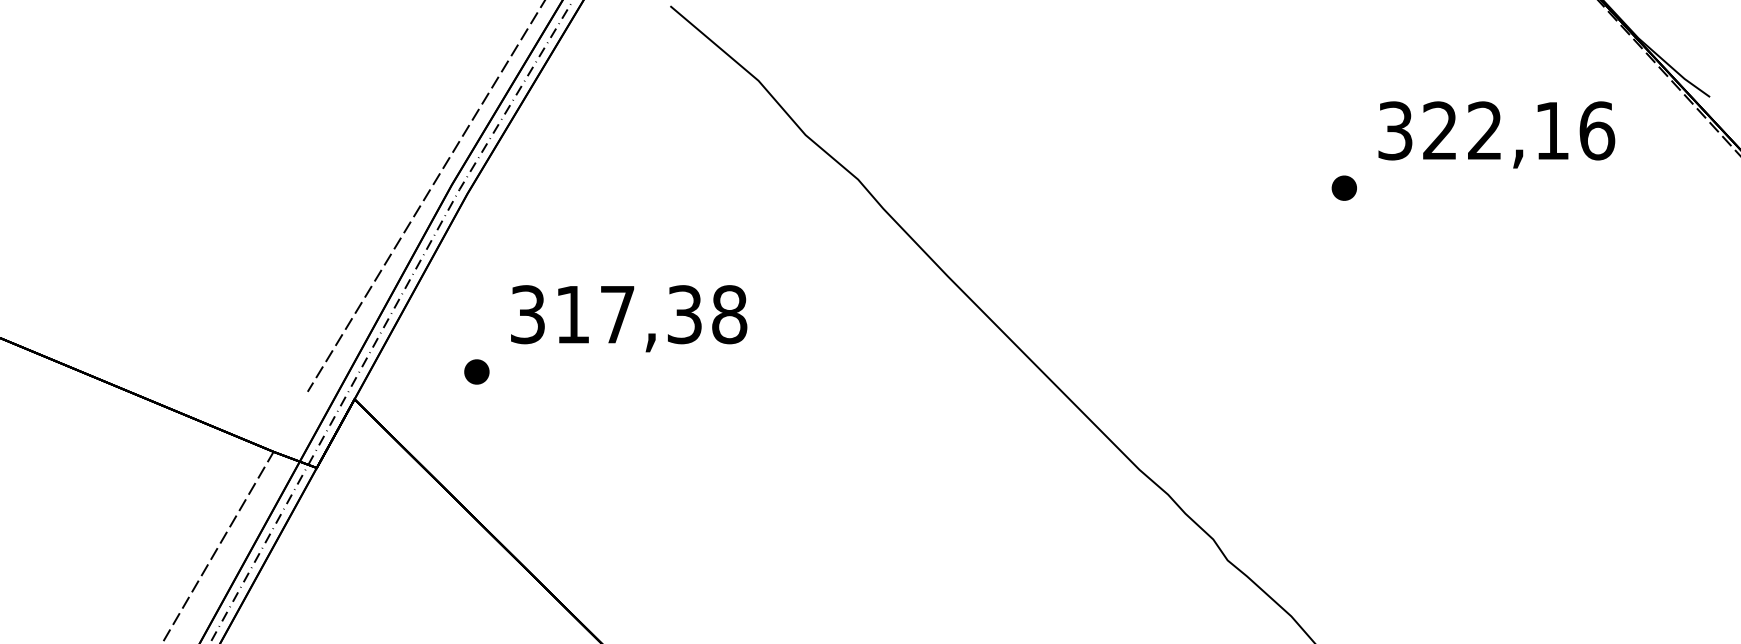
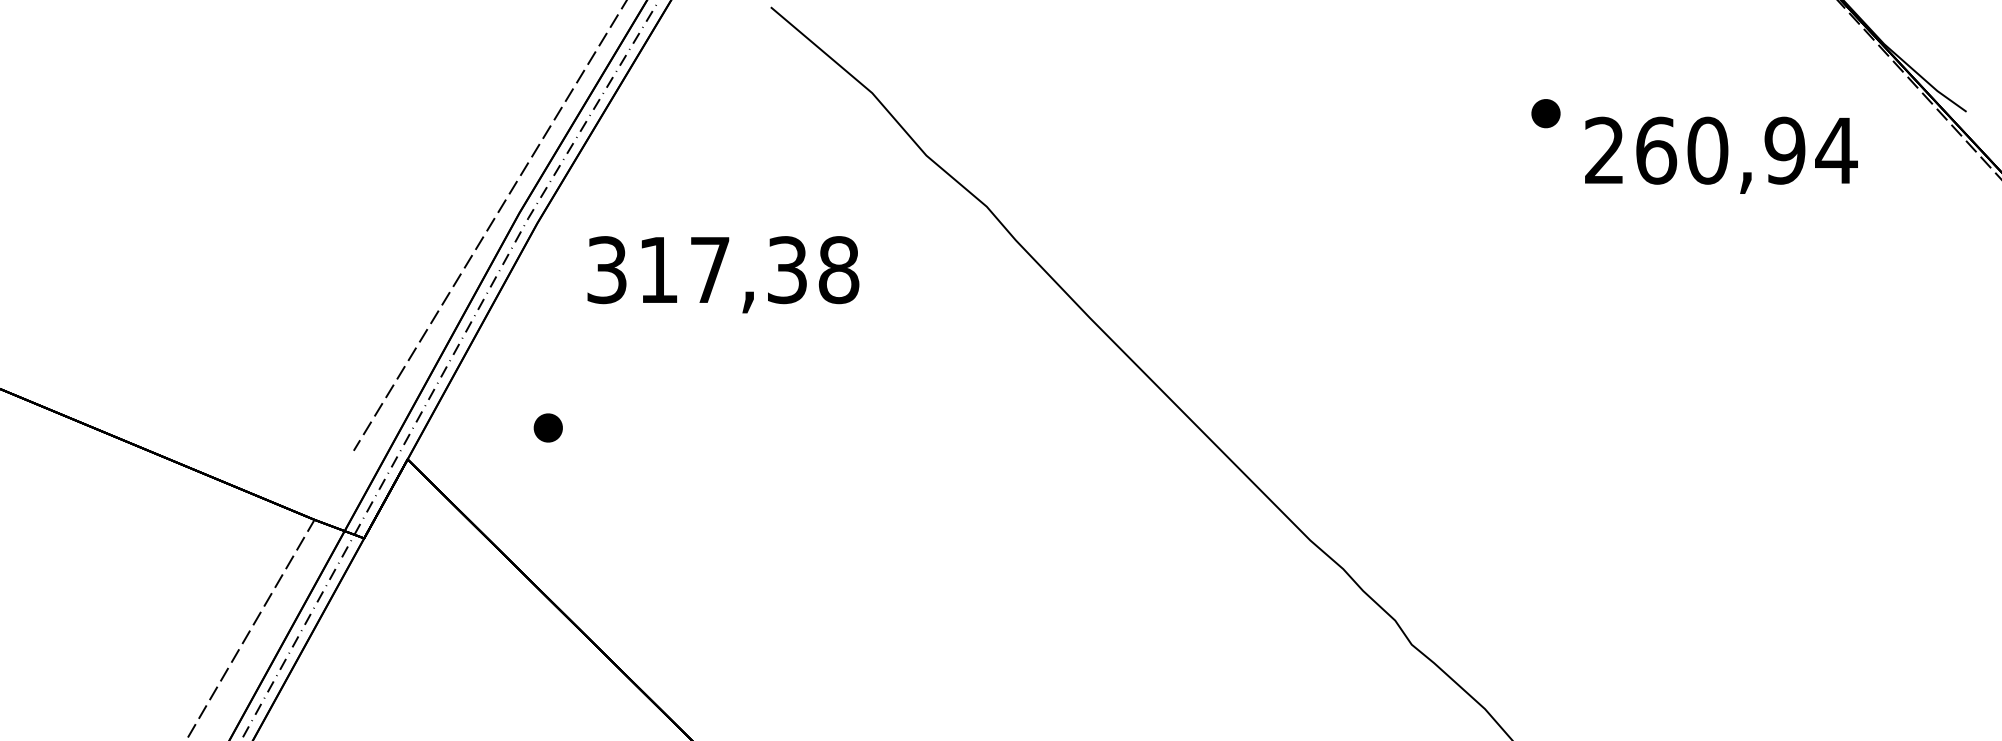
text: (1496, 130) -> (1721, 150), 322,16 -> 260,94
part: (1343, 188) -> (1545, 113), moved
text: (629, 318) -> (723, 274), moved

